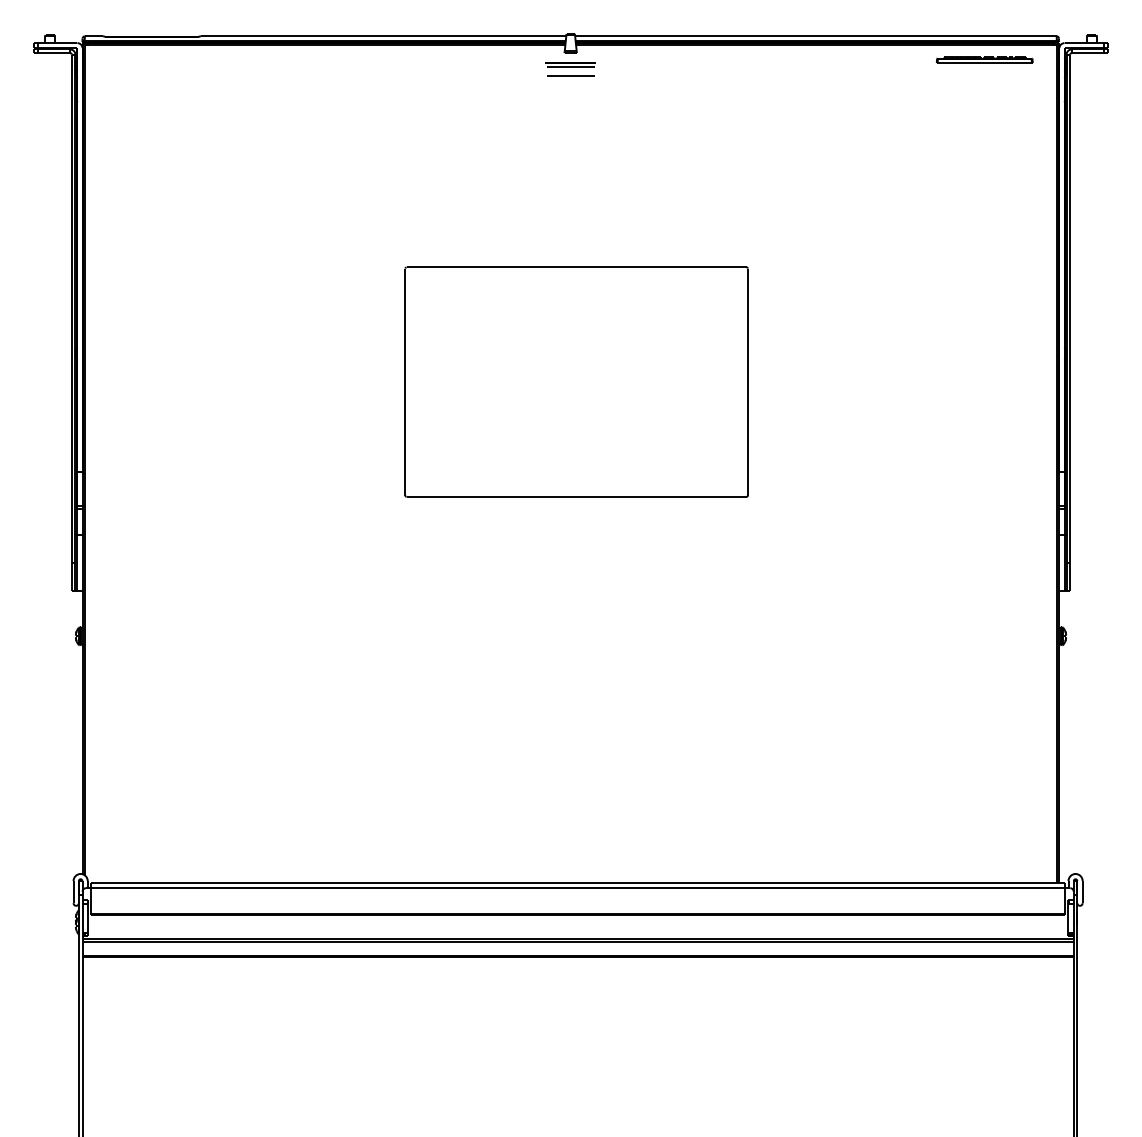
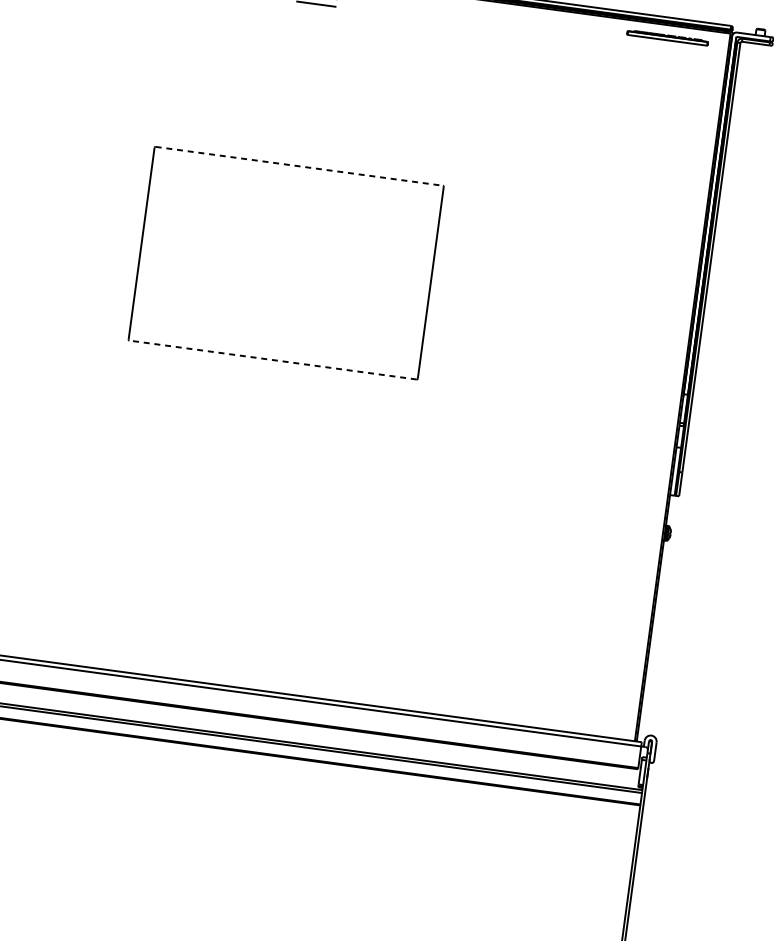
line: (577, 267) -> (300, 166), solid -> dashed
line: (576, 496) -> (273, 359), solid -> dashed

